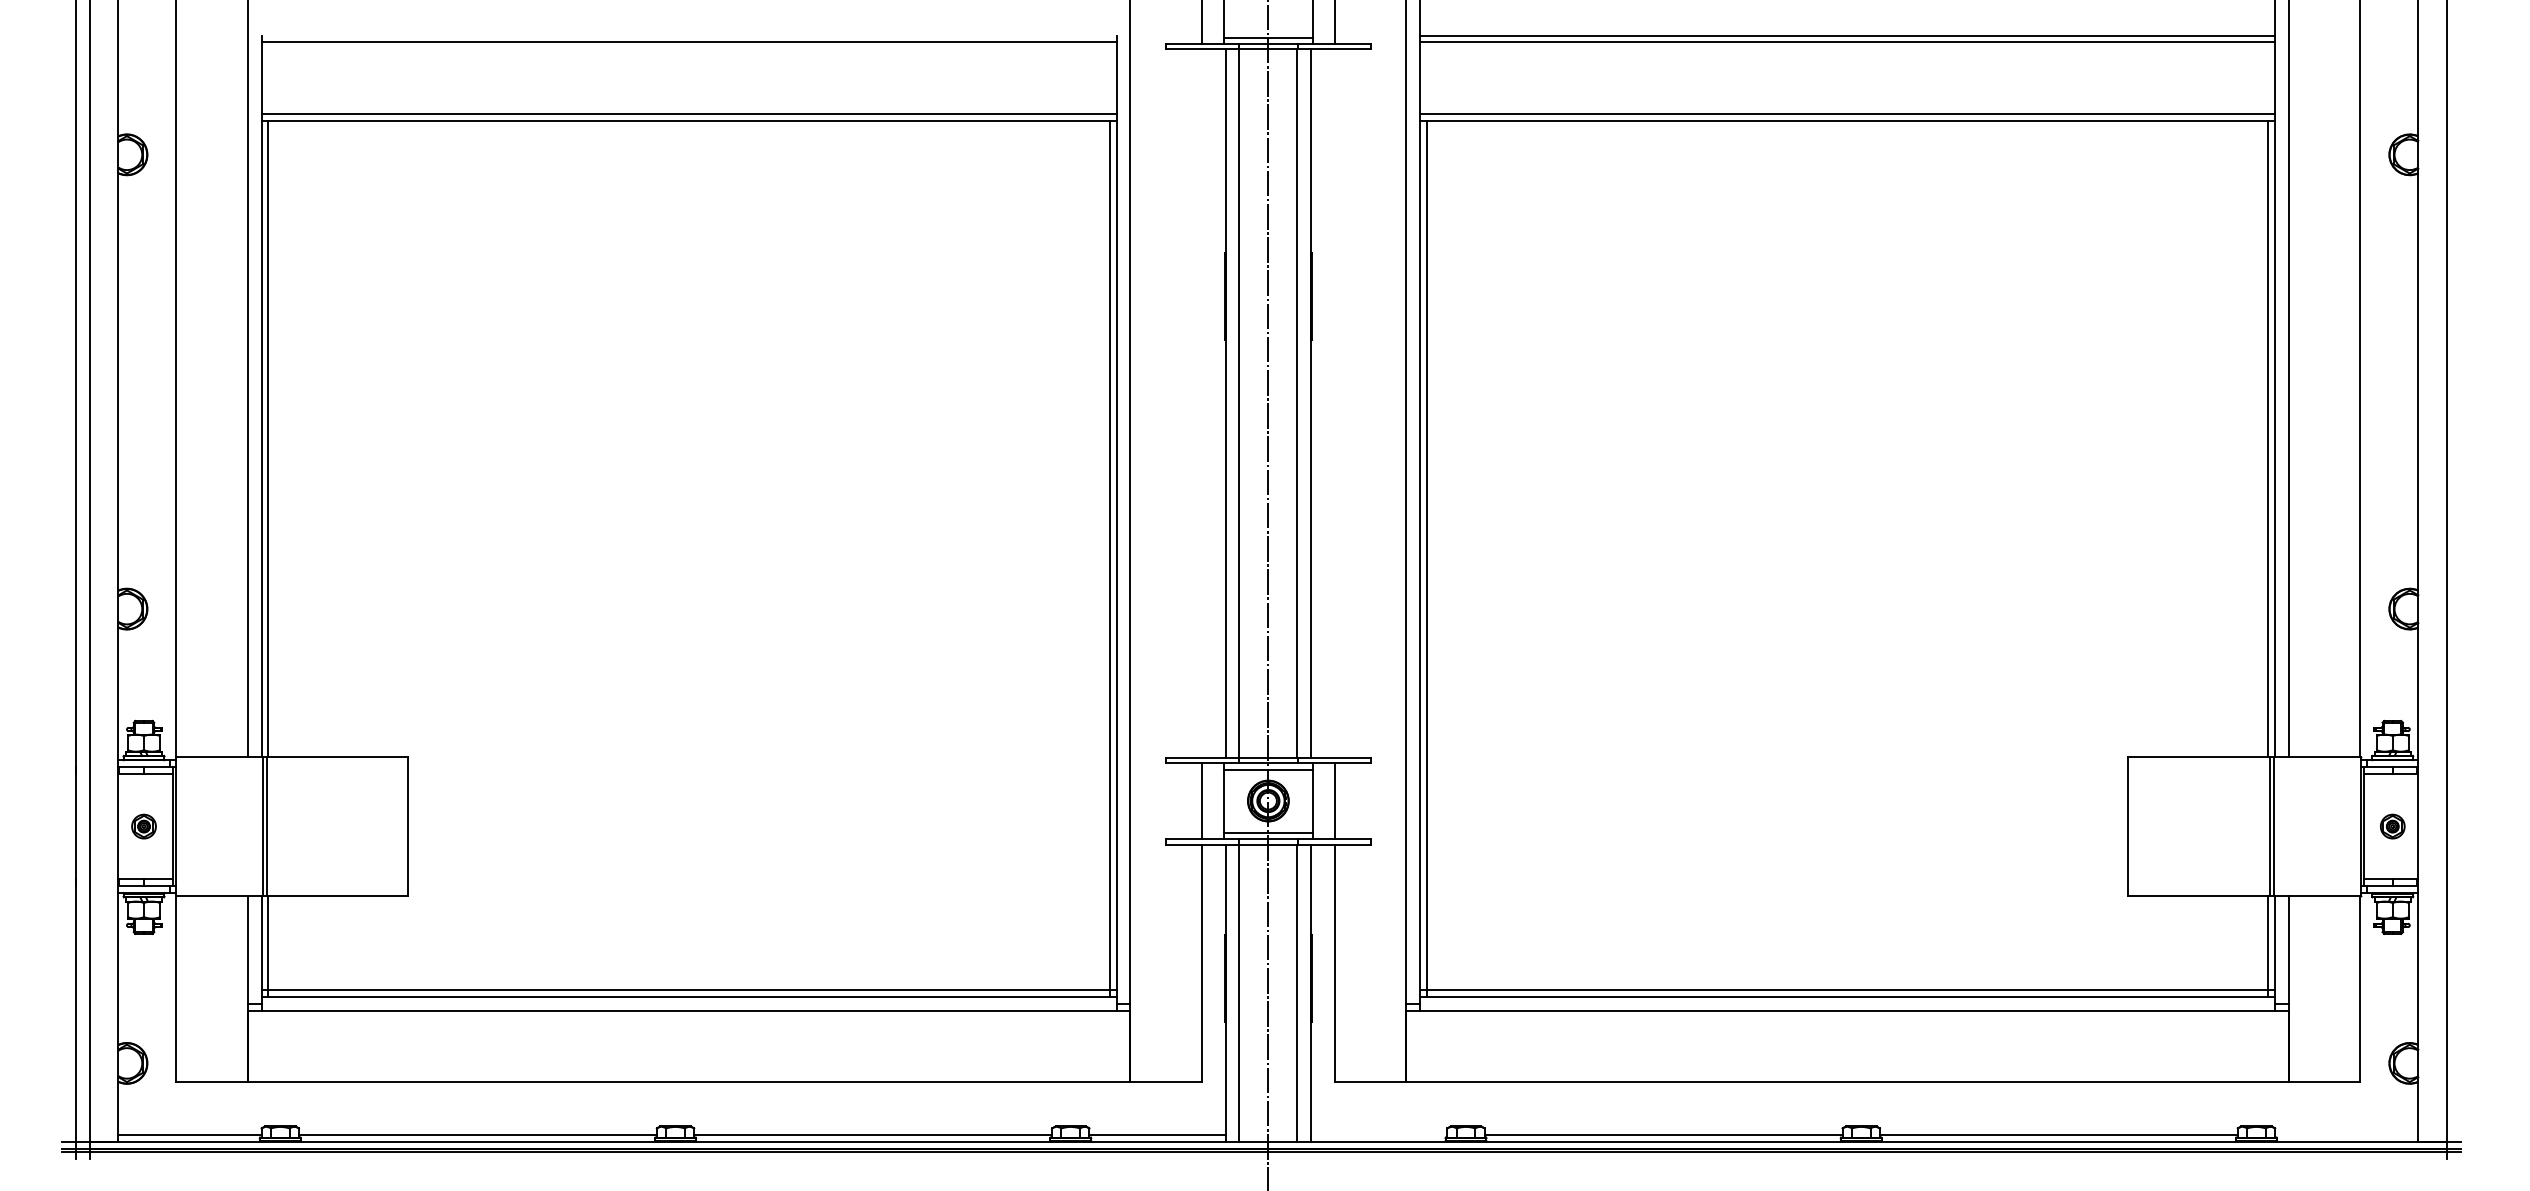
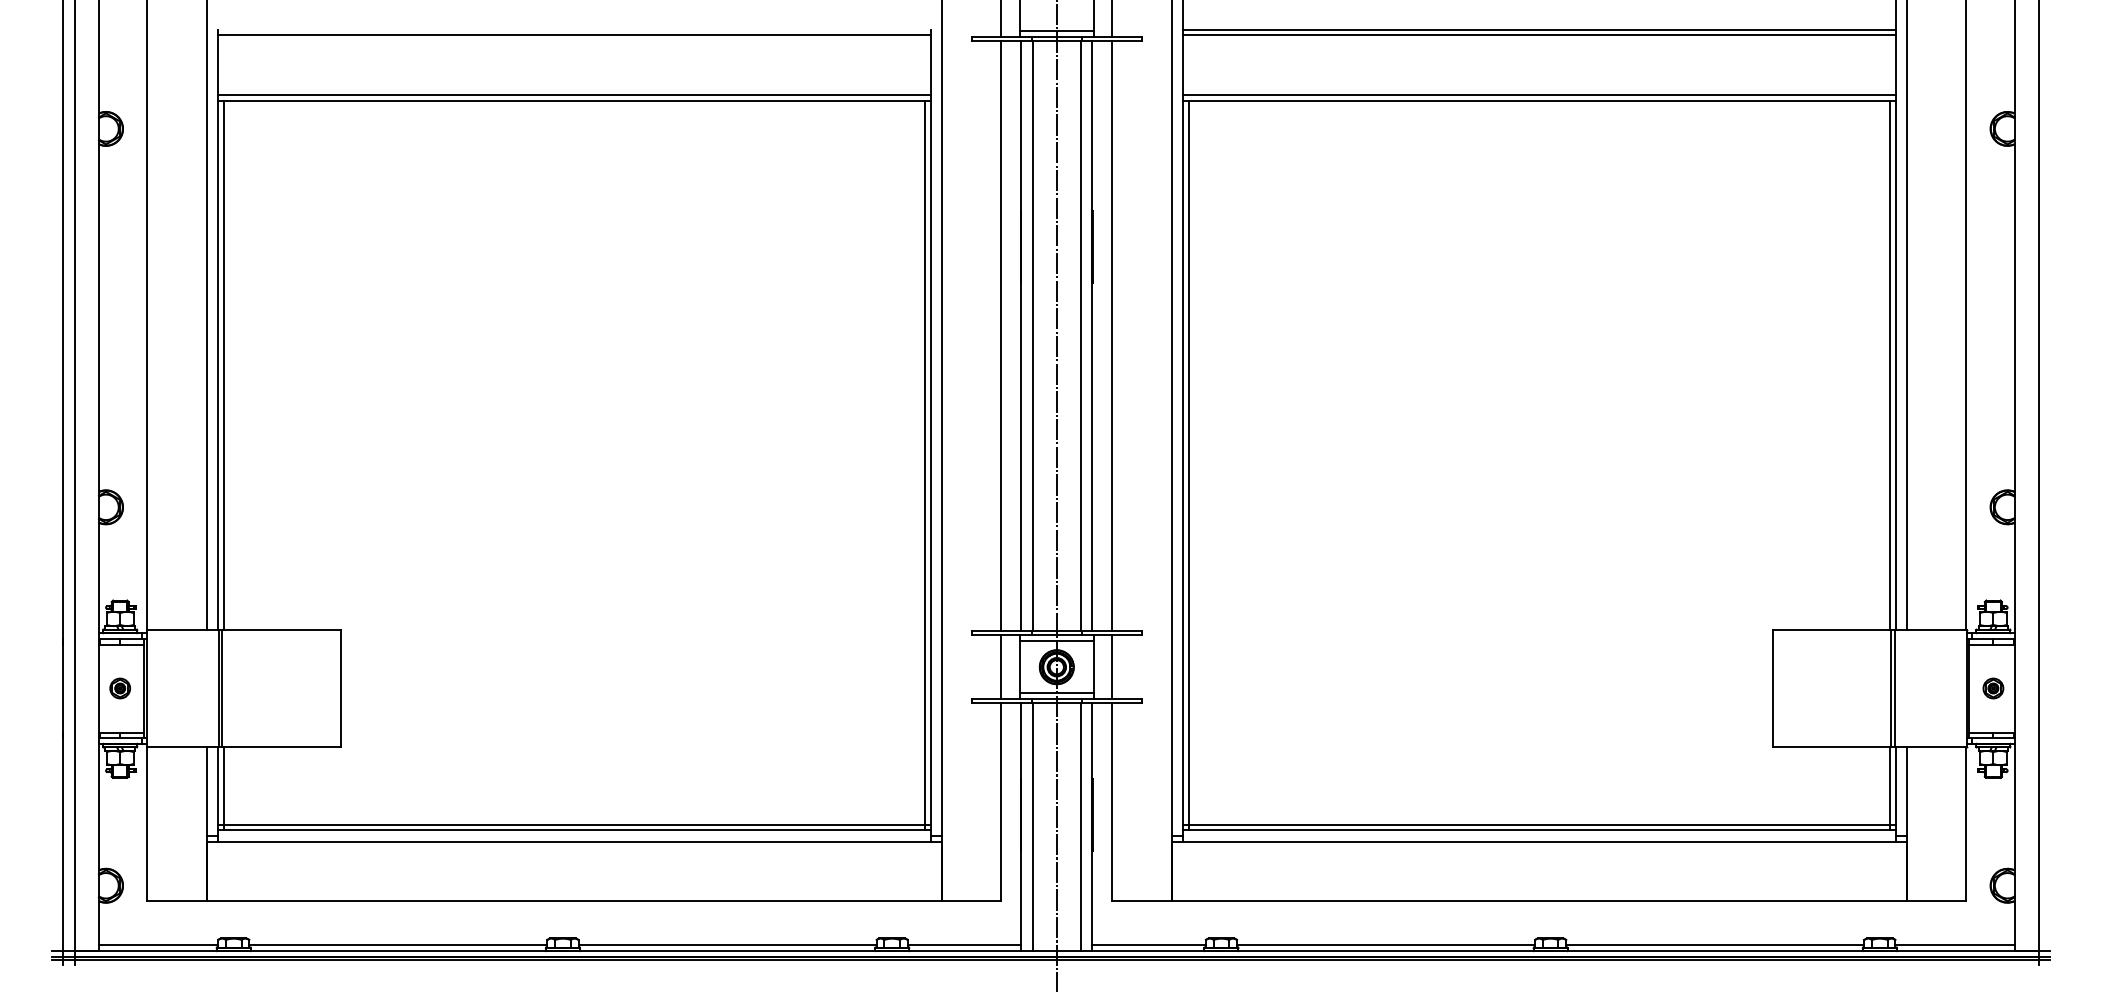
line: (1201, 403) -> (1001, 336), added
line: (1334, 403) -> (1111, 336), added
line: (1378, 1134) -> (1148, 944), added
line: (2346, 1134) -> (1954, 944), added

